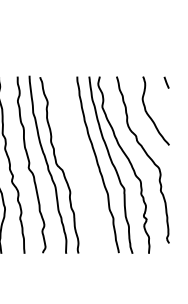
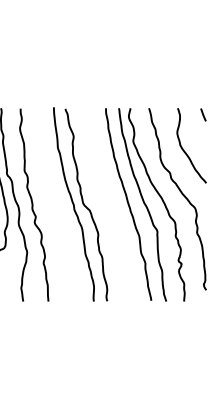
curve: (30, 164) -> (54, 204), removed

